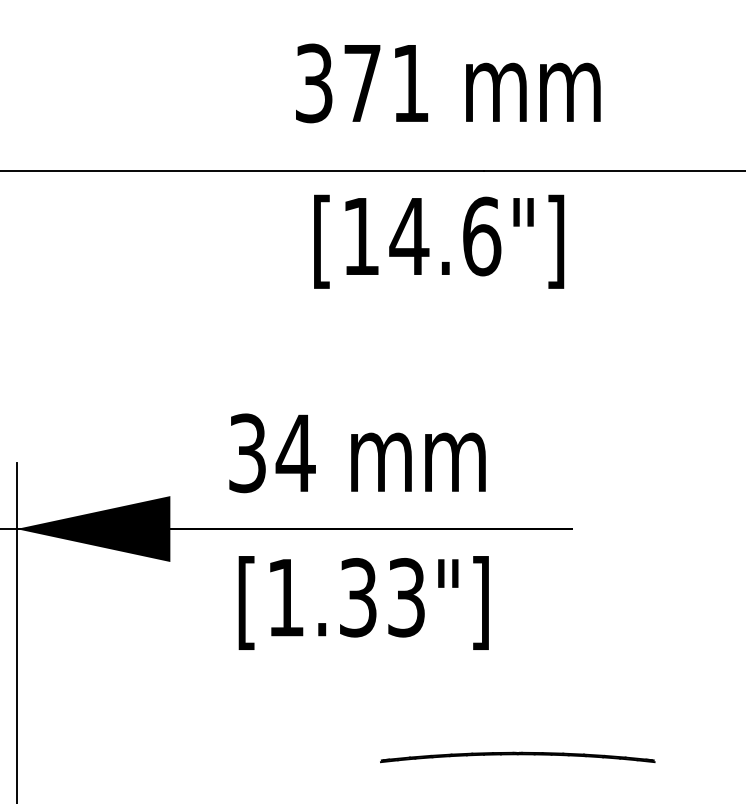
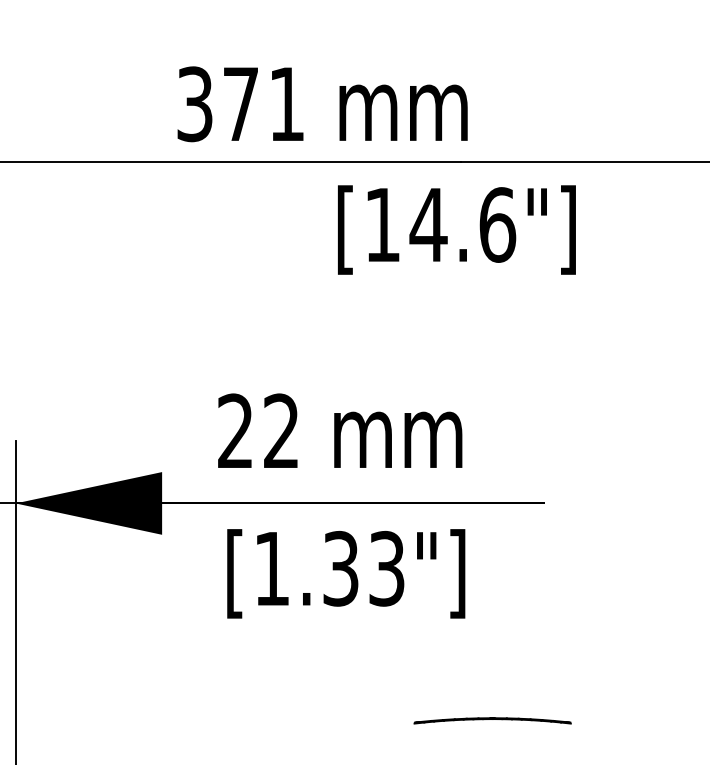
text: (448, 83) -> (322, 104), moved
text: (438, 241) -> (456, 229), moved
text: (272, 453) -> (259, 431), 34 -> 22
part: (517, 757) -> (492, 720), size x0.6

